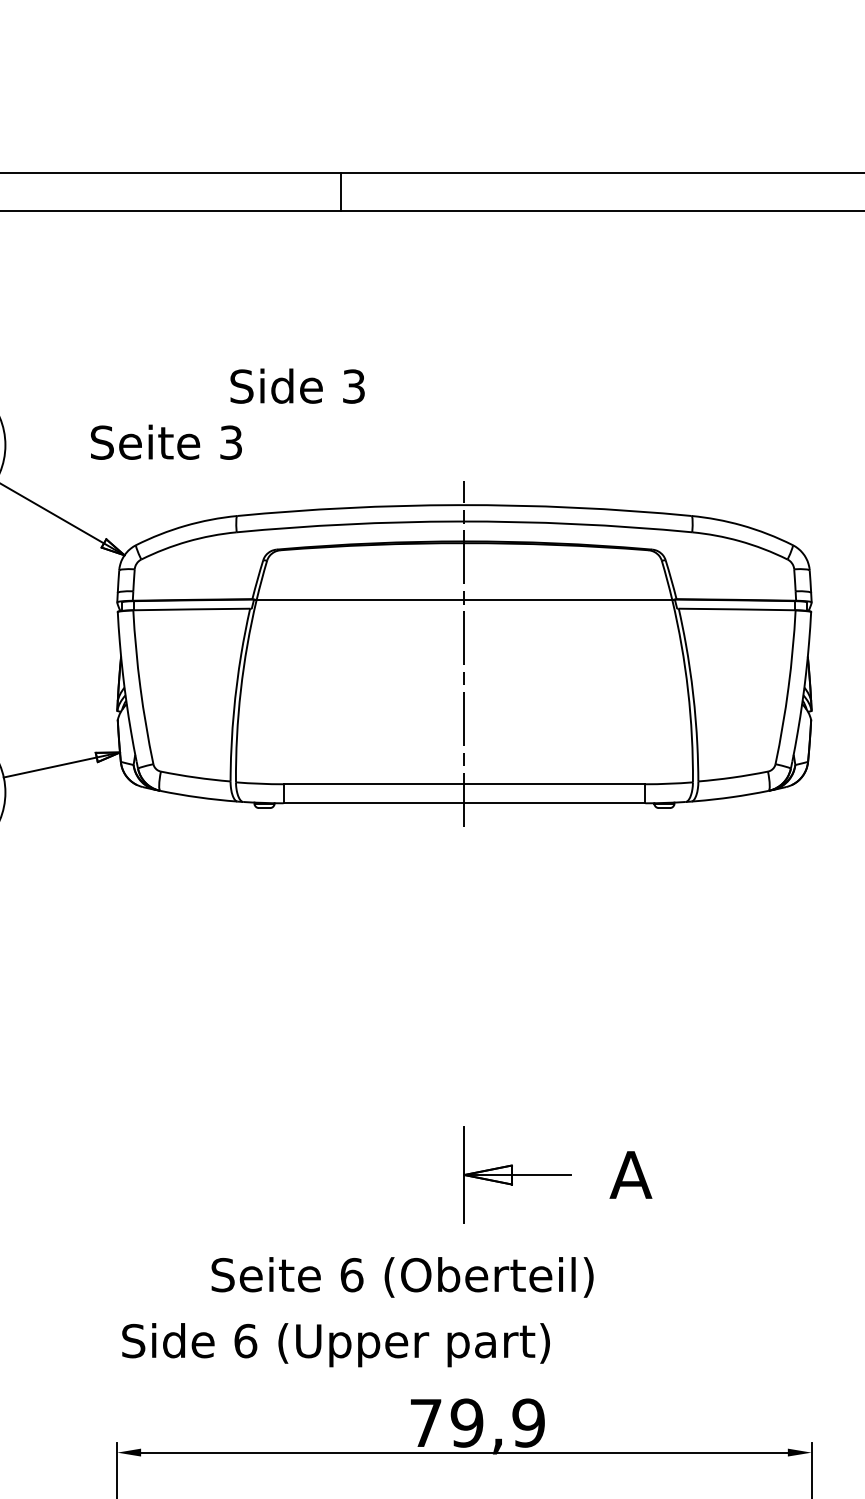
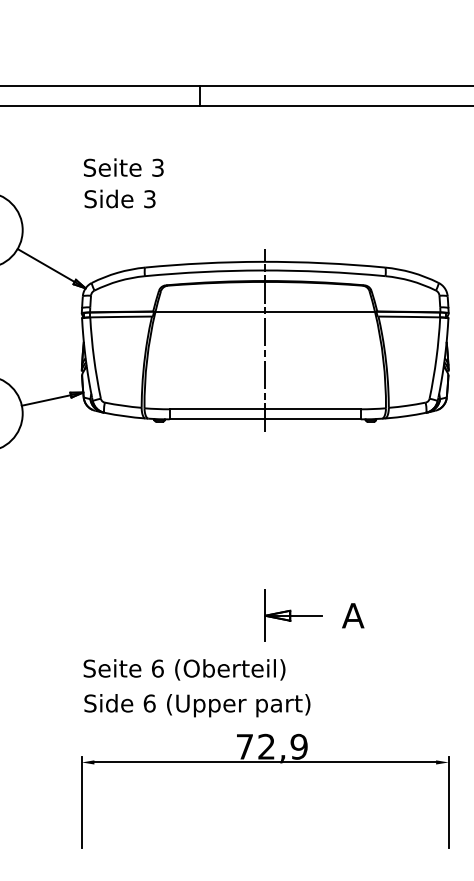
text: (296, 385) -> (119, 198), moved
text: (165, 442) -> (123, 167), moved
text: (402, 1276) -> (184, 669), moved
text: (466, 1422) -> (266, 746), 79,9 -> 72,9

